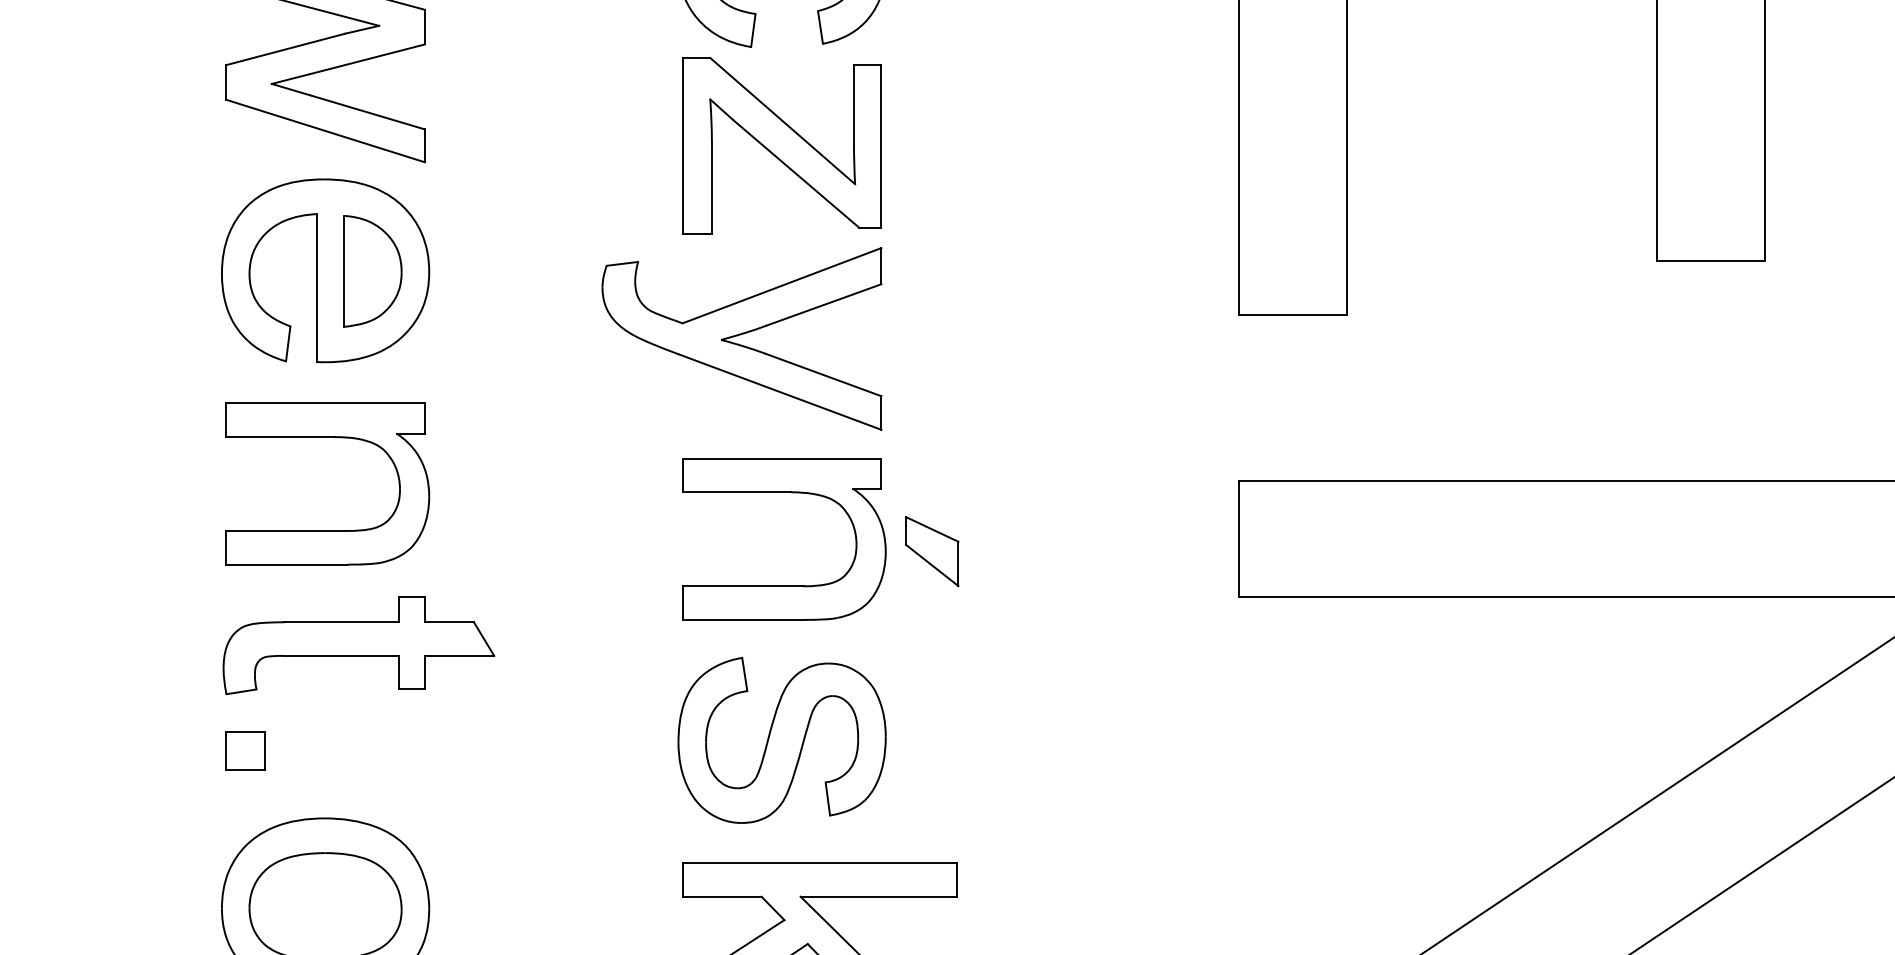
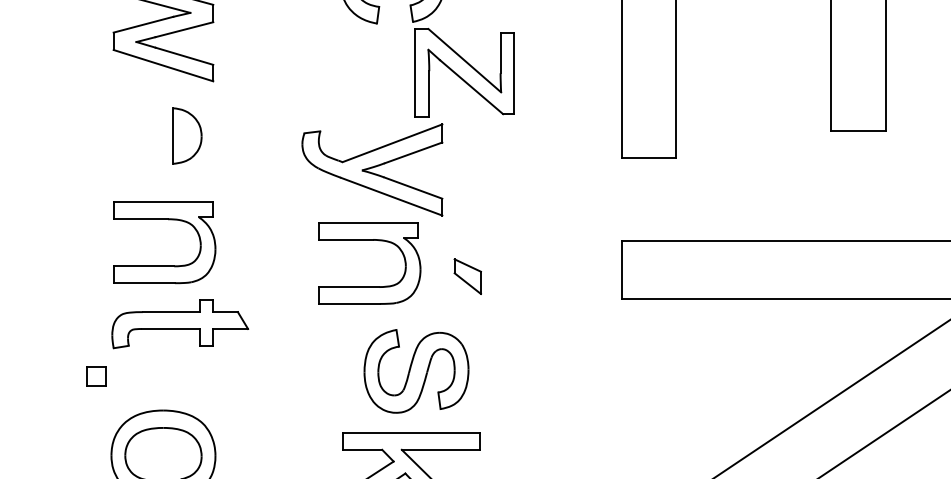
part: (782, 144) -> (464, 72), moved
part: (325, 270) -> (163, 135), removed
part: (784, 493) -> (369, 240), moved
part: (782, 740) -> (416, 371), moved
part: (245, 750) -> (96, 376), moved

